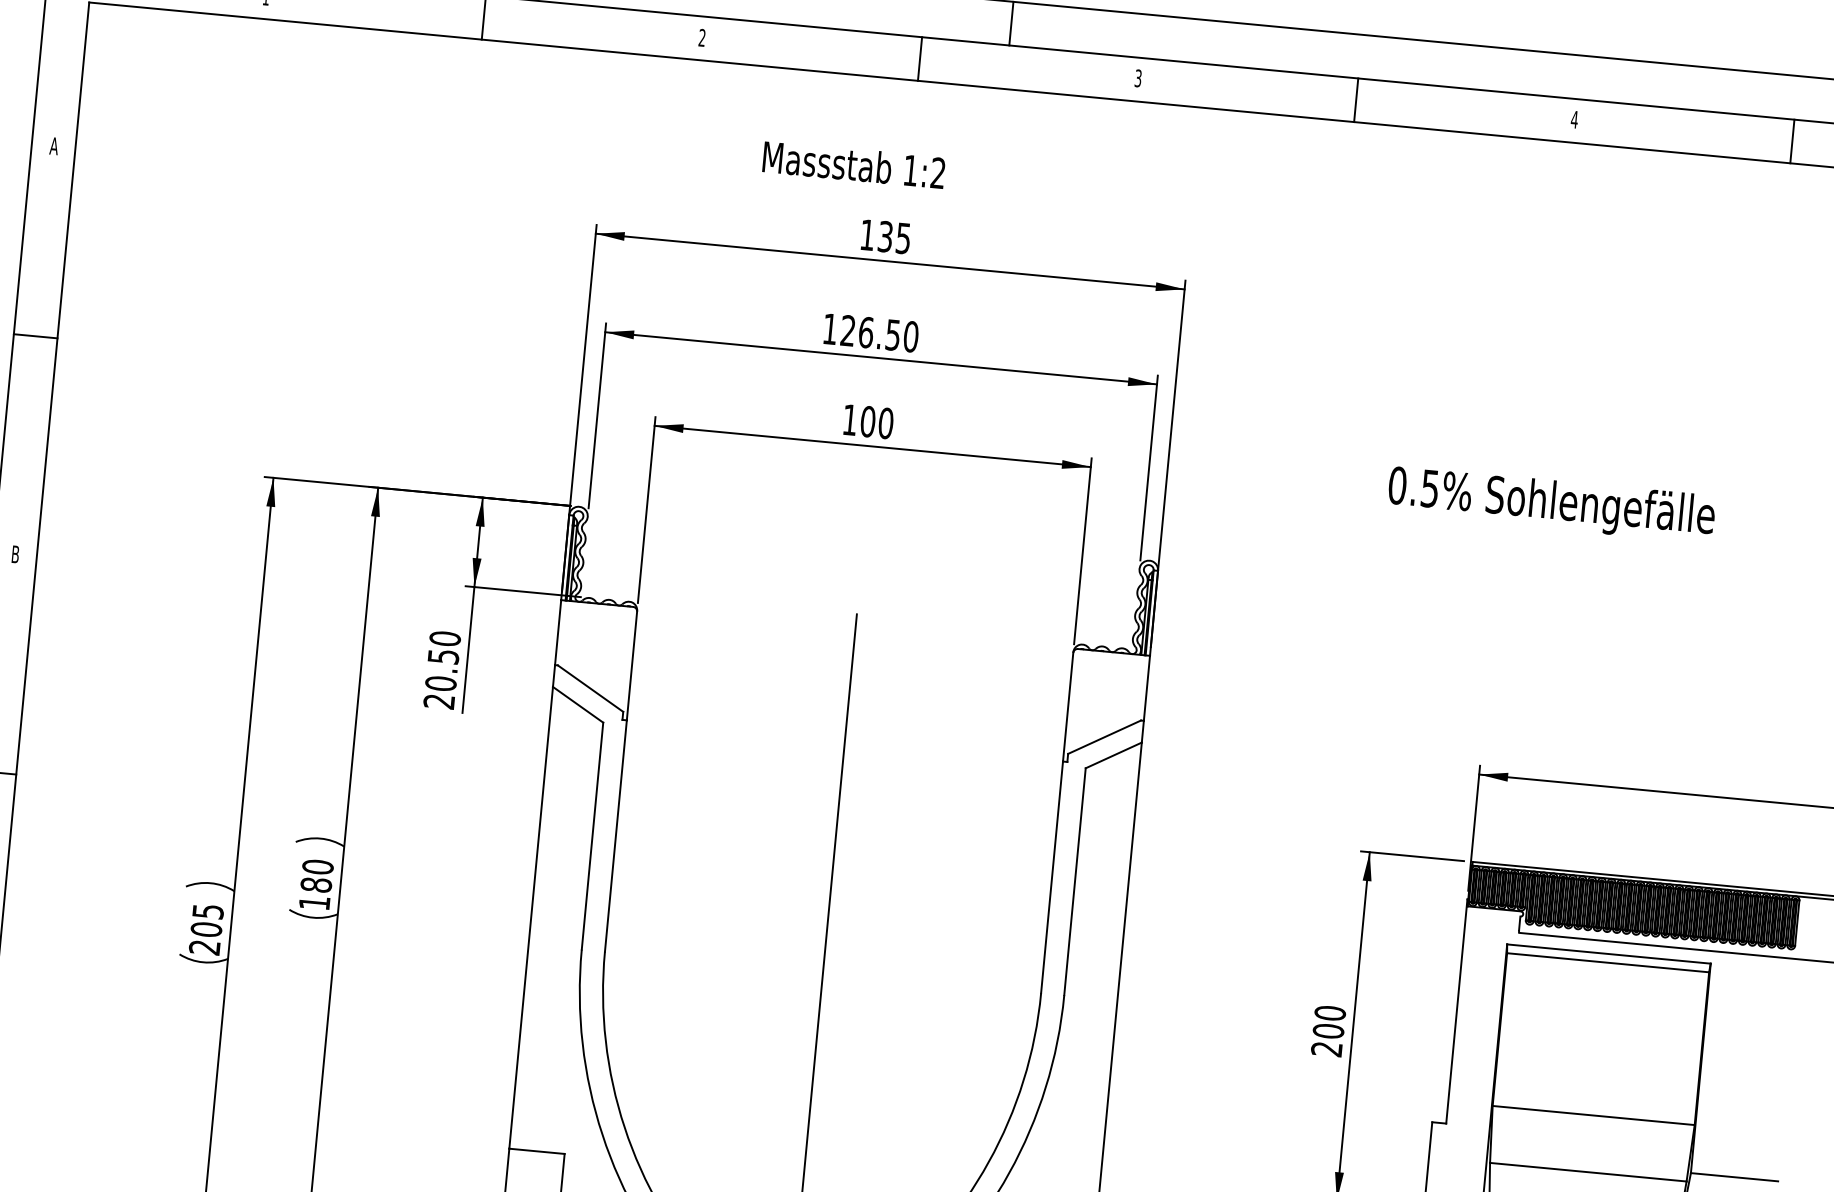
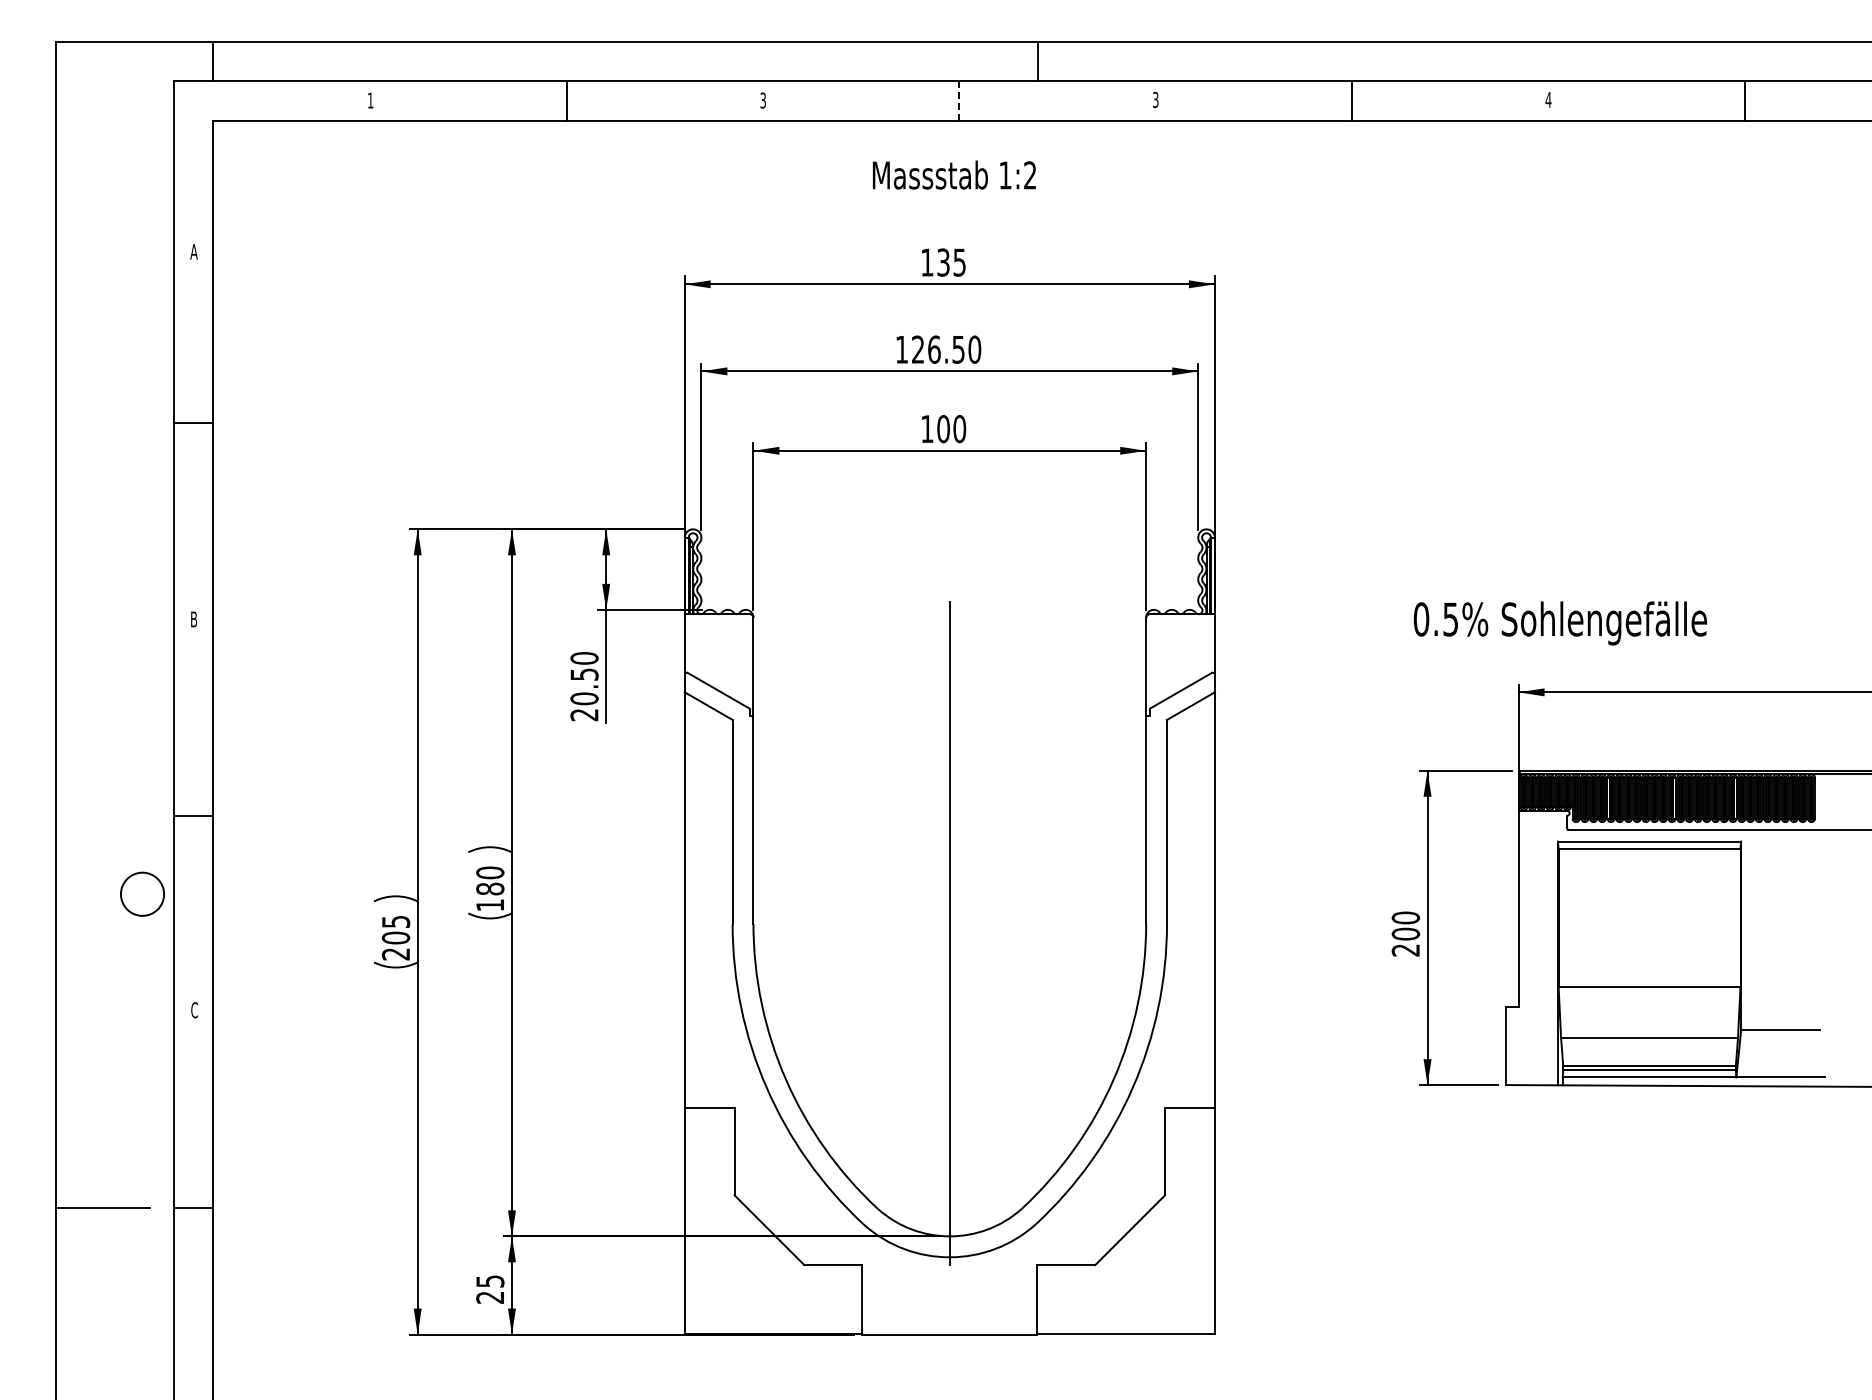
text: (701, 37) -> (762, 100), 2 -> 3
line: (920, 59) -> (959, 101), solid -> dashed
text: (854, 164) -> (954, 174), moved
text: (1551, 504) -> (1560, 623), moved

